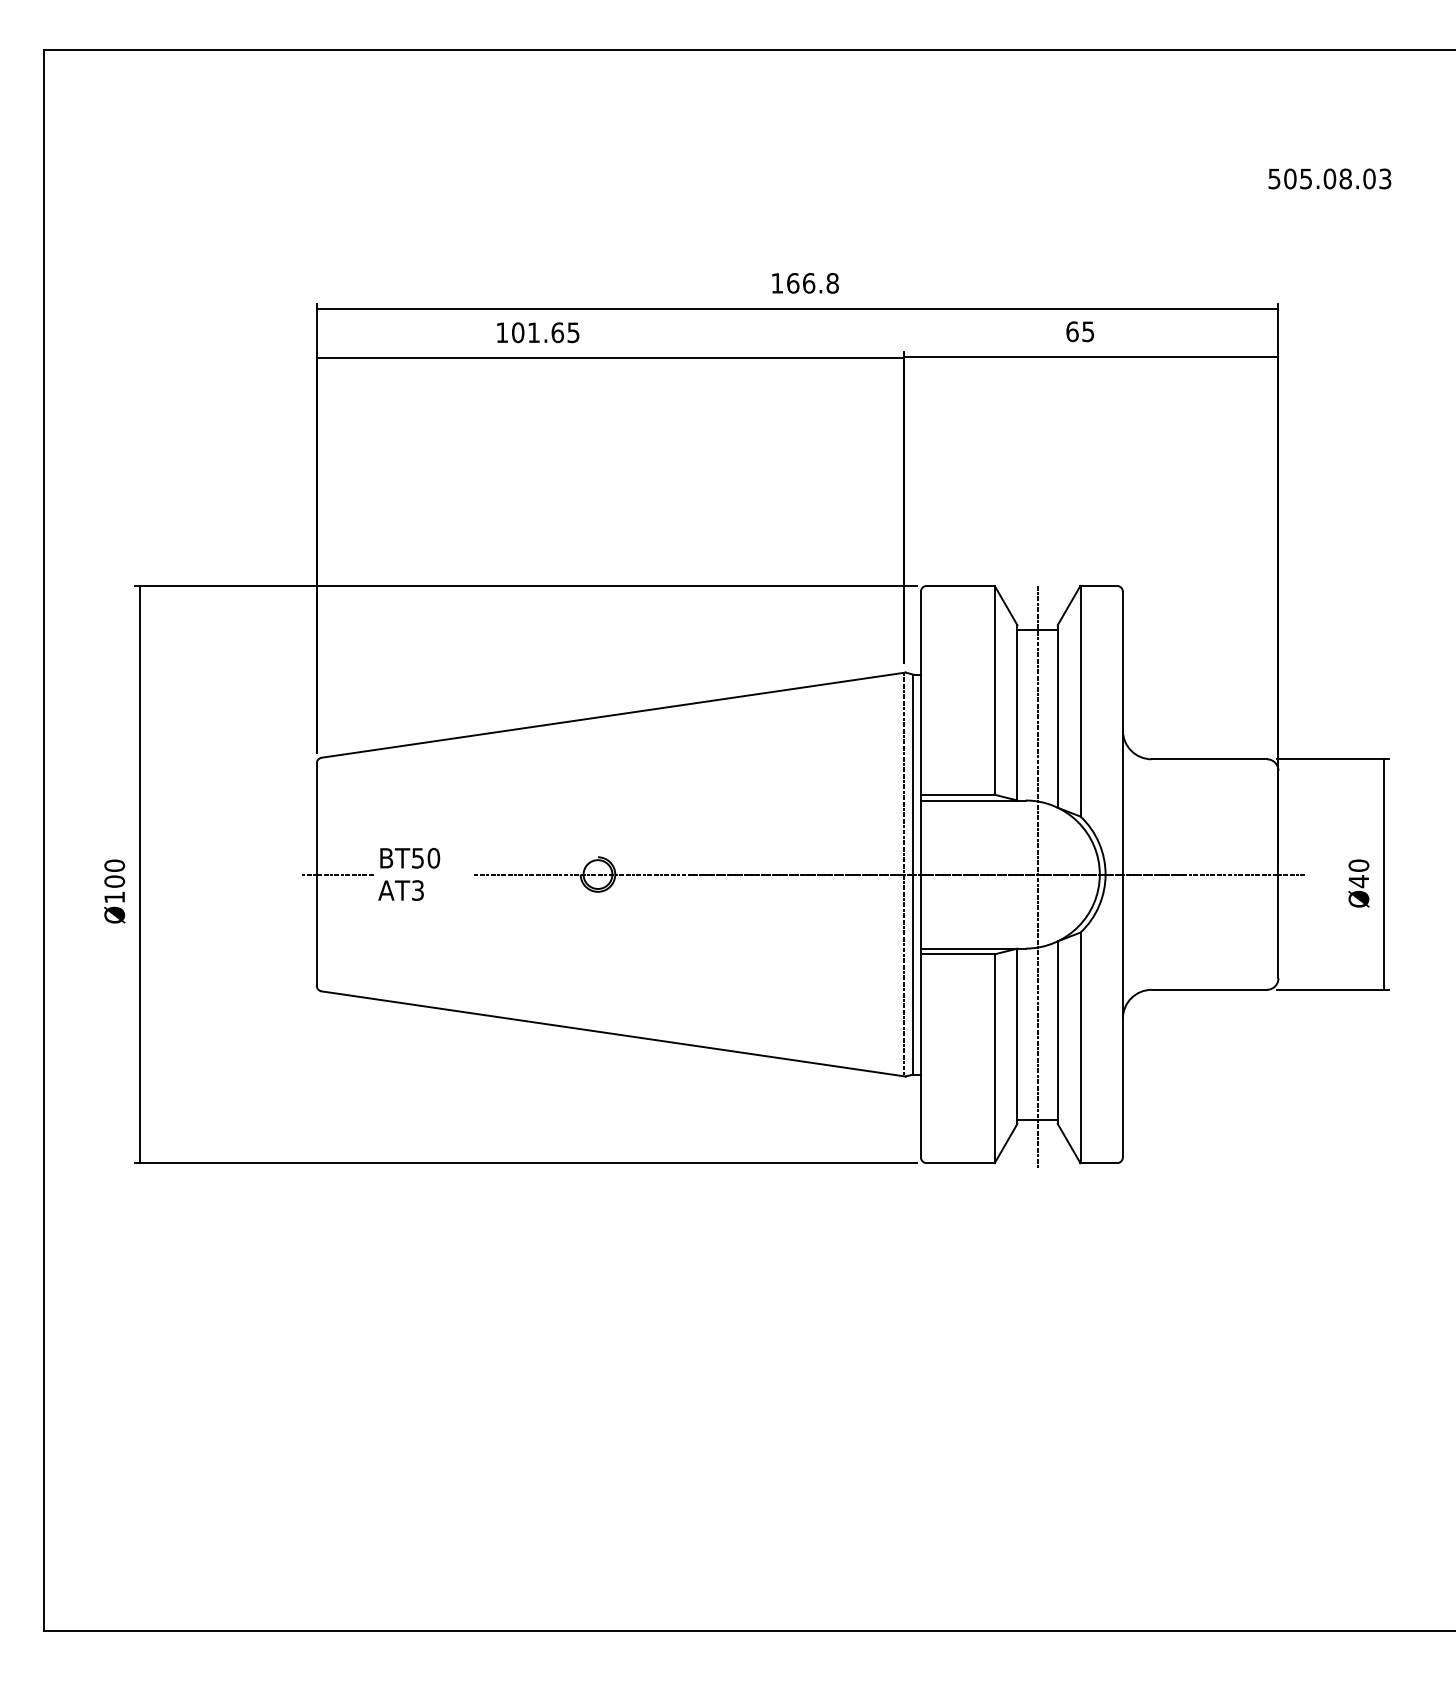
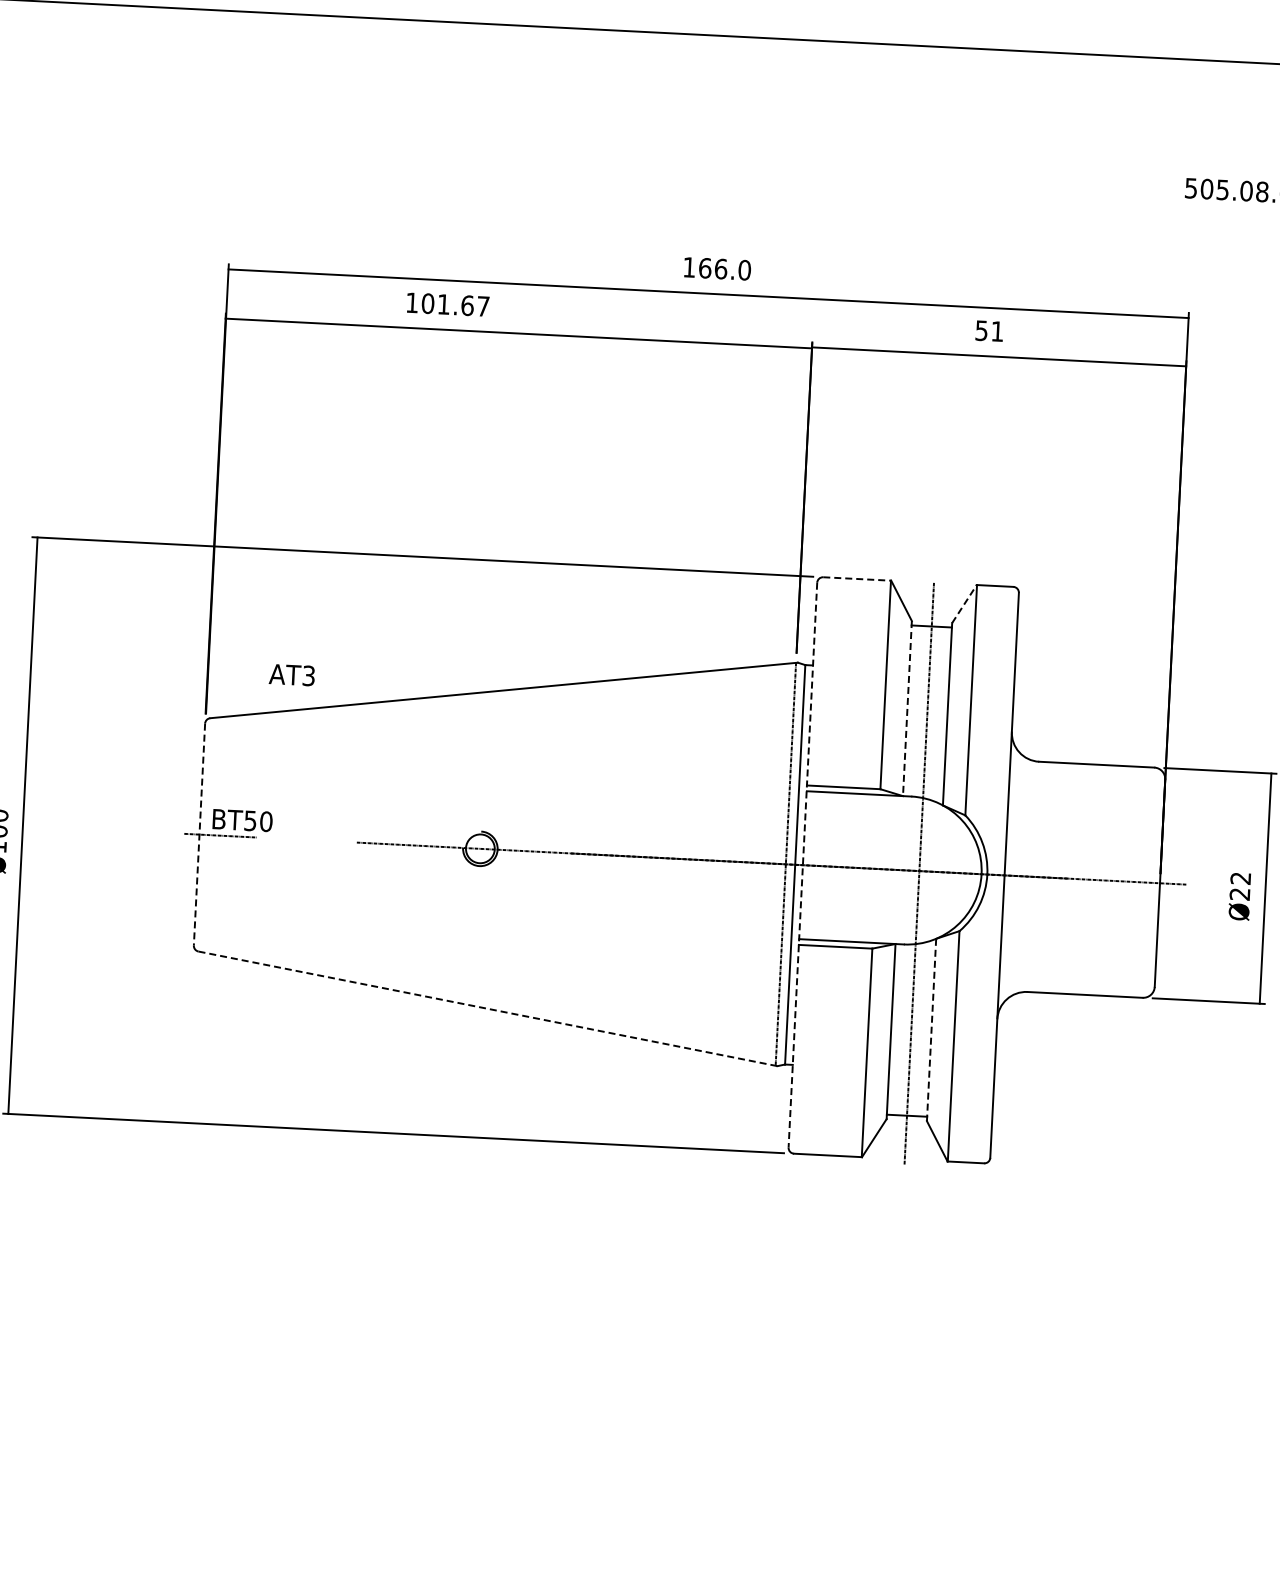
text: (832, 283) -> (744, 270), 166.8 -> 166.0
text: (1080, 331) -> (989, 330), 65 -> 51
text: (573, 332) -> (483, 306), 101.65 -> 101.67
line: (961, 585) -> (858, 578), solid -> dashed
line: (1069, 605) -> (964, 603), solid -> dashed
line: (1017, 712) -> (907, 708), solid -> dashed
text: (410, 858) -> (243, 820), moved
text: (1358, 873) -> (1239, 886), Ø40 -> Ø22
line: (920, 874) -> (802, 865), solid -> dashed
line: (316, 875) -> (199, 835), solid -> dashed
text: (400, 890) -> (291, 675), moved
line: (1057, 1033) -> (931, 1030), solid -> dashed
line: (614, 1034) -> (488, 1009), solid -> dashed

